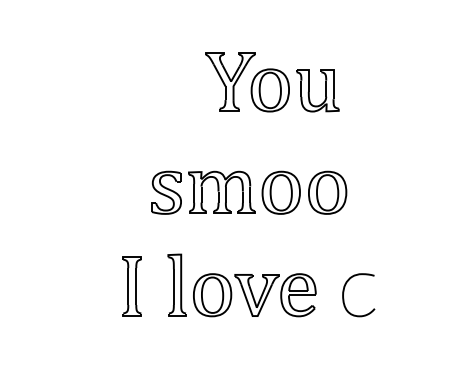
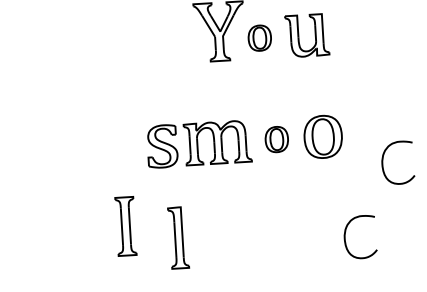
part: (269, 90) -> (259, 38), size x0.6
part: (280, 192) -> (276, 139), size x0.6
curve: (386, 220) -> (383, 161), added
part: (131, 286) -> (125, 226), moved
part: (254, 295) -> (256, 243), removed

